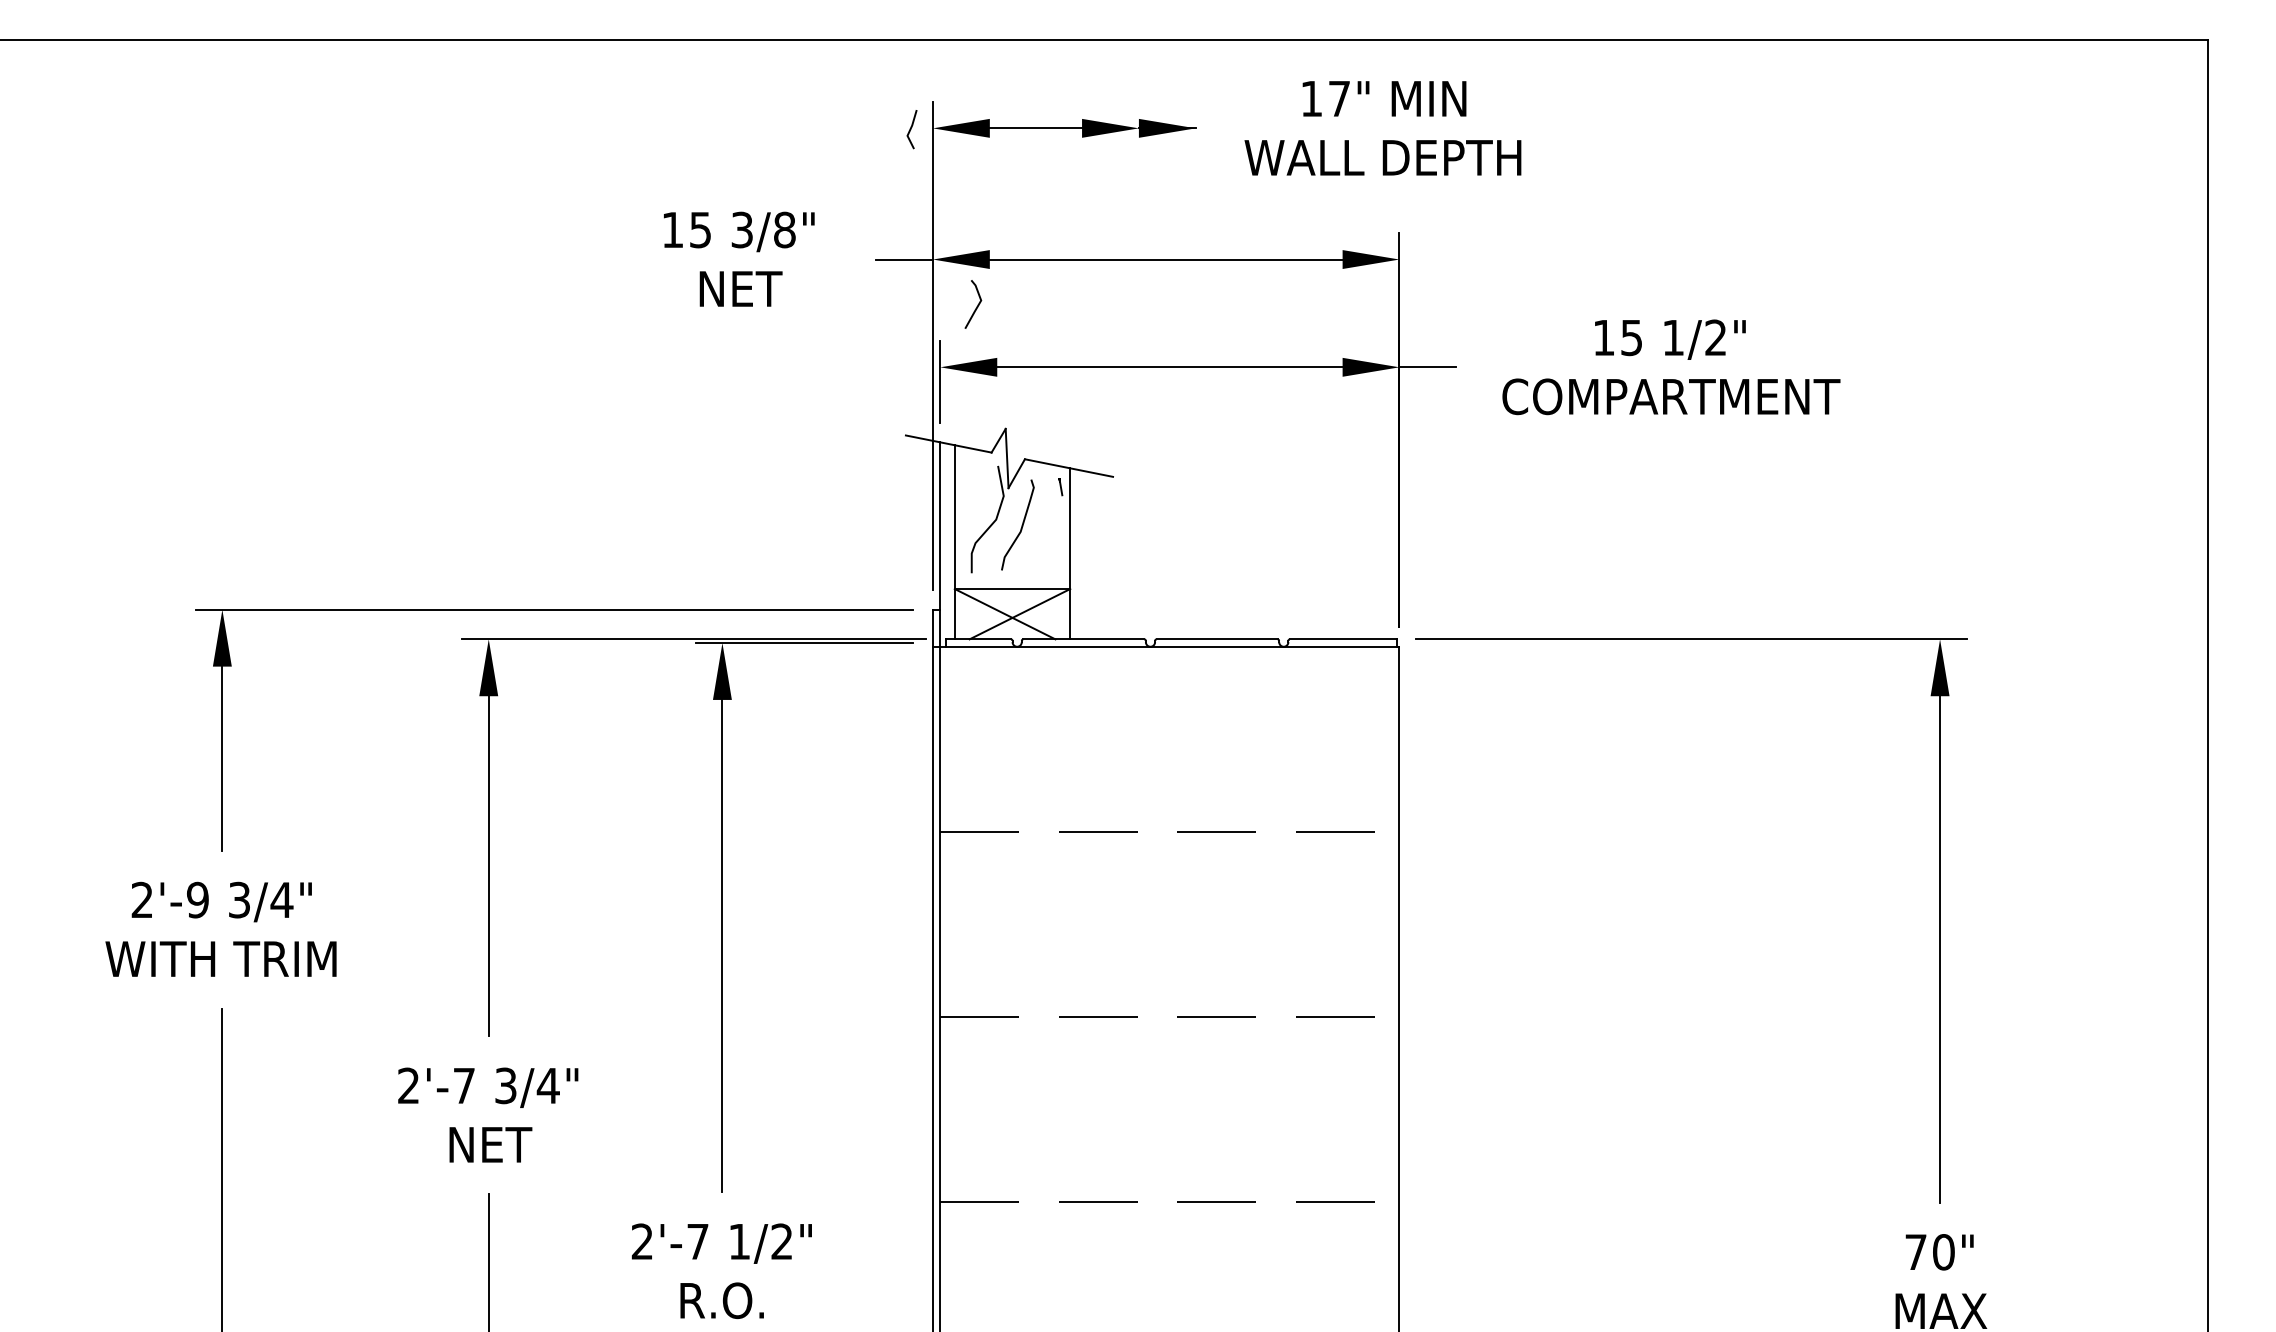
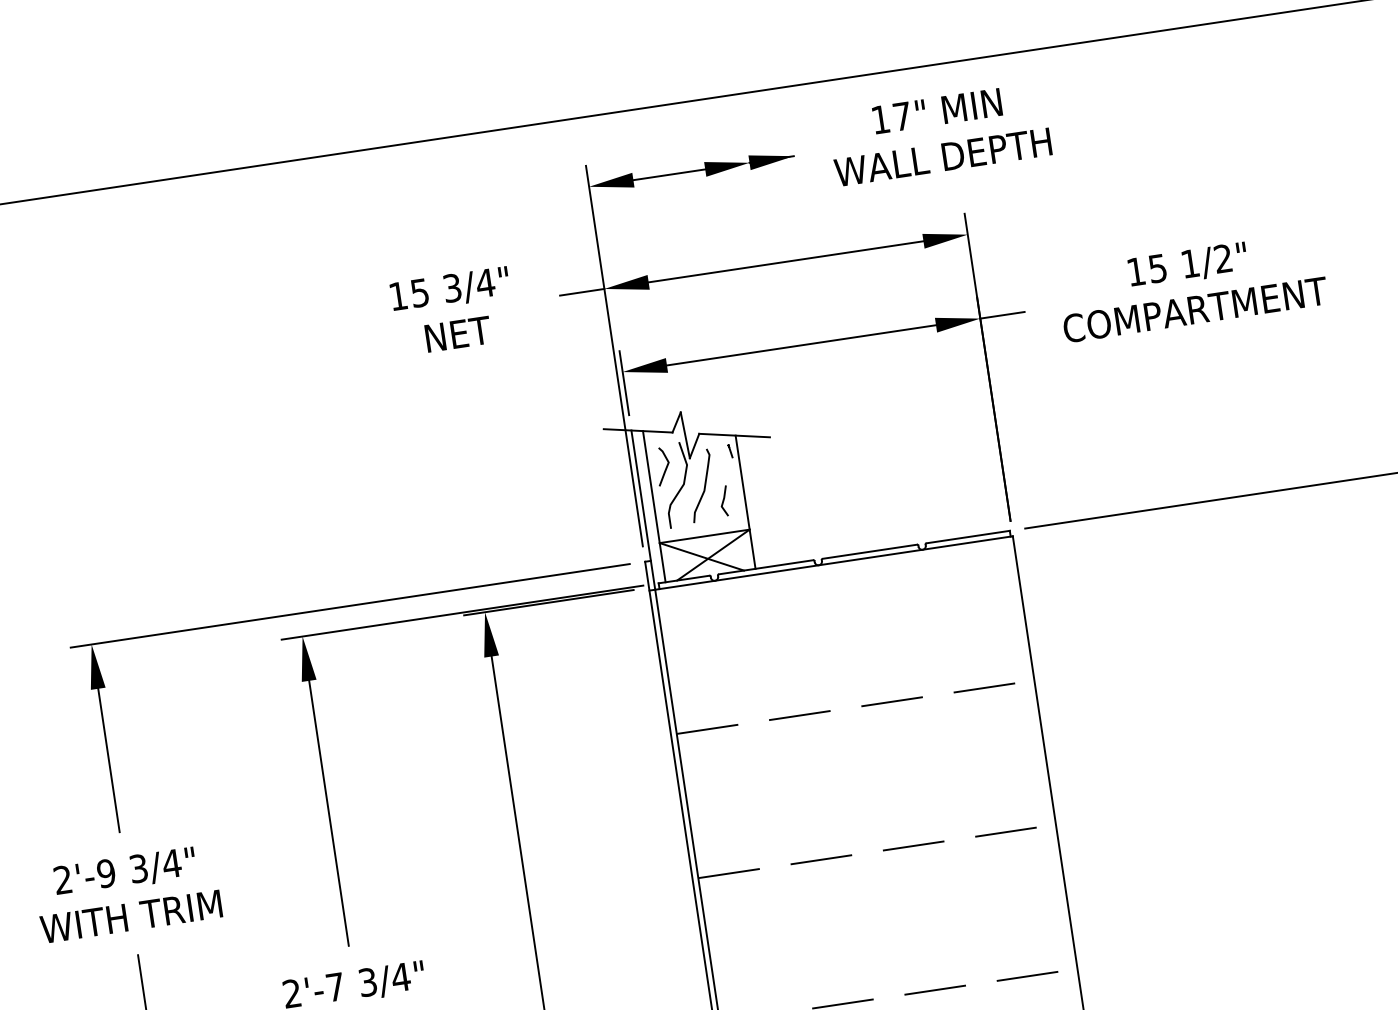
line: (911, 129) -> (724, 501), moved
text: (784, 229) -> (485, 282), 3/8" -> 3/4"
line: (976, 306) -> (665, 467), moved

